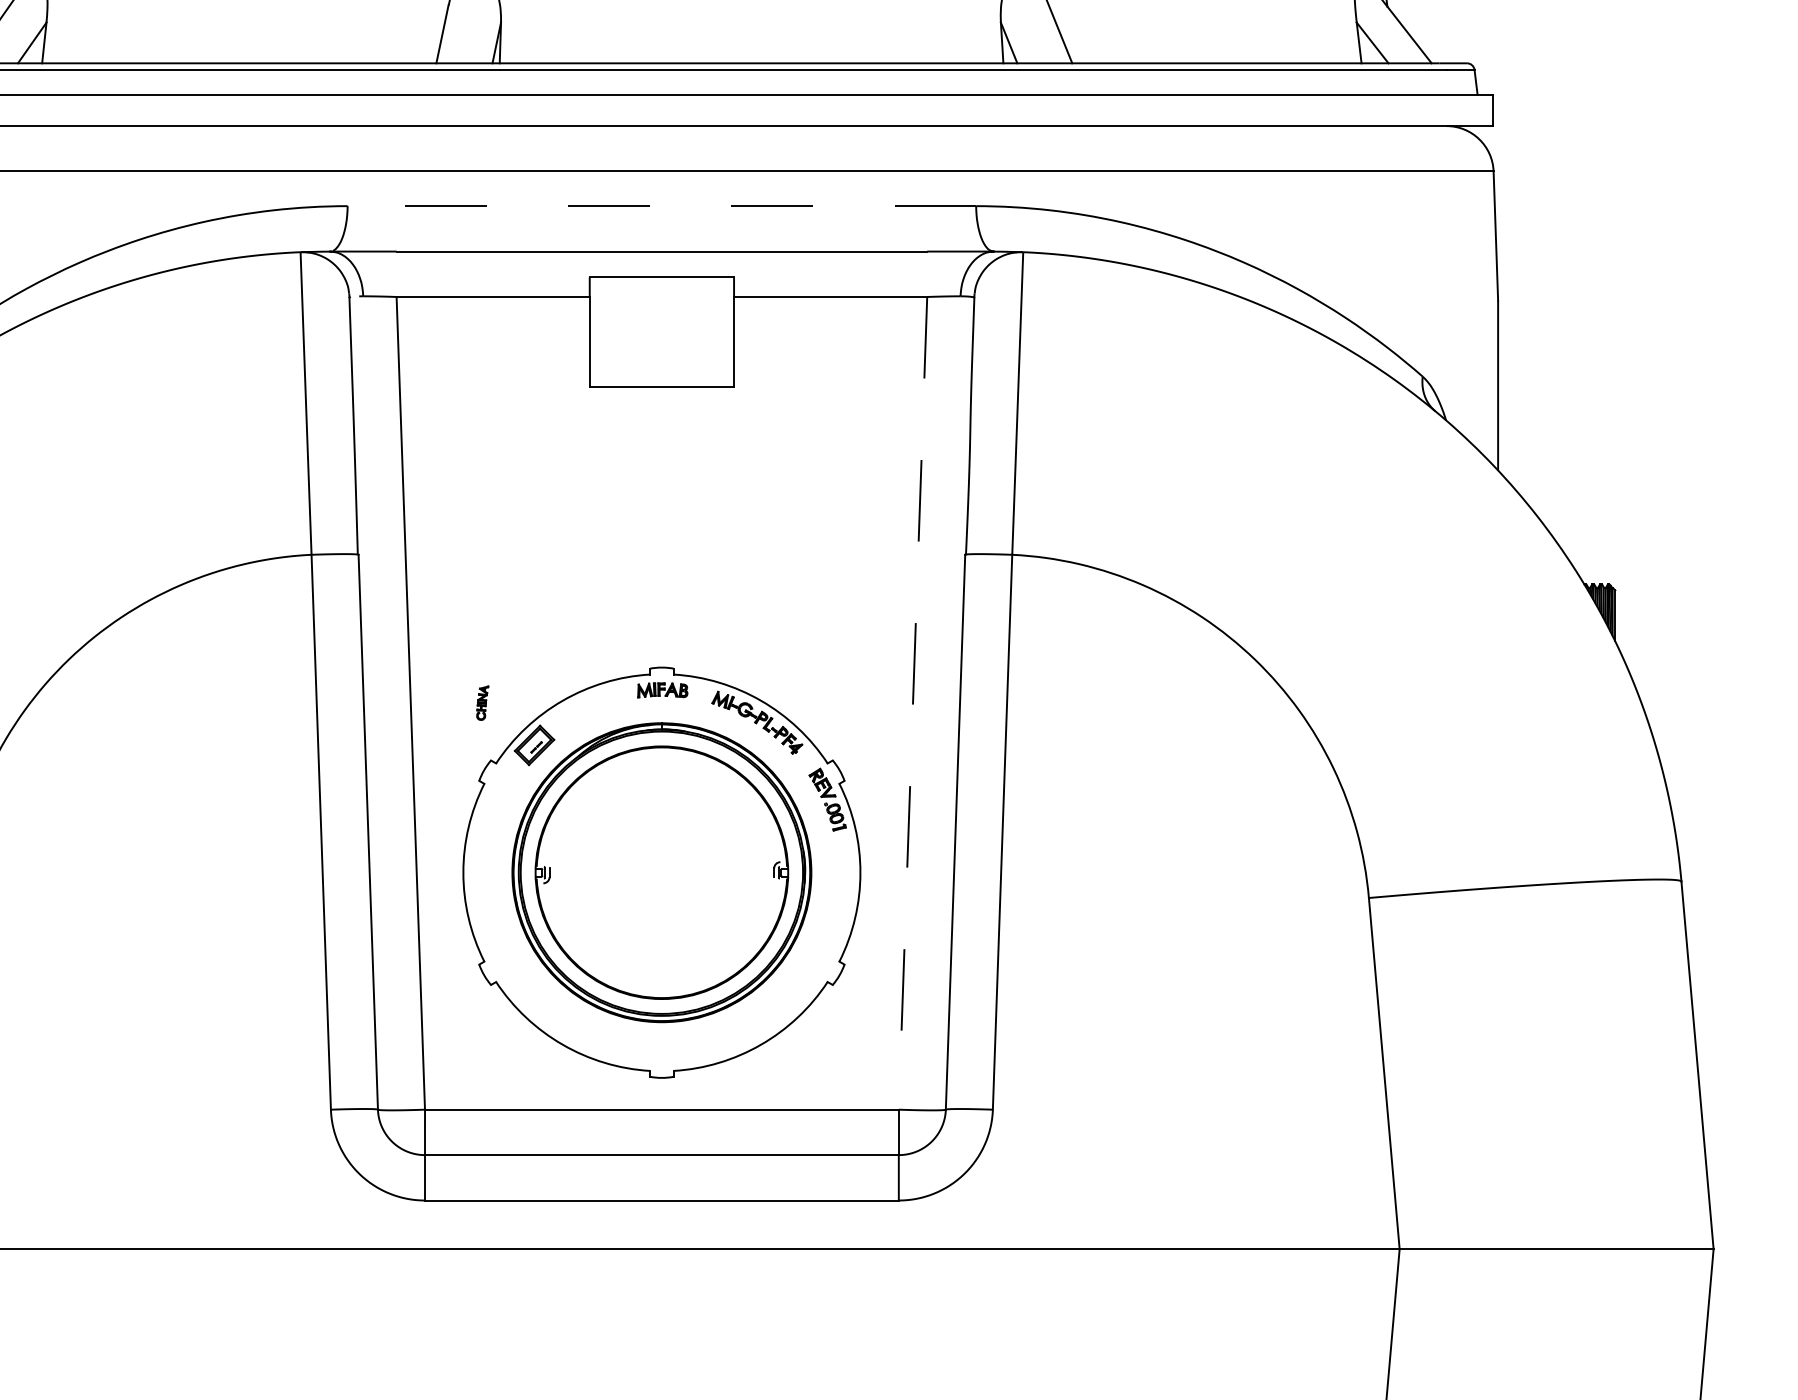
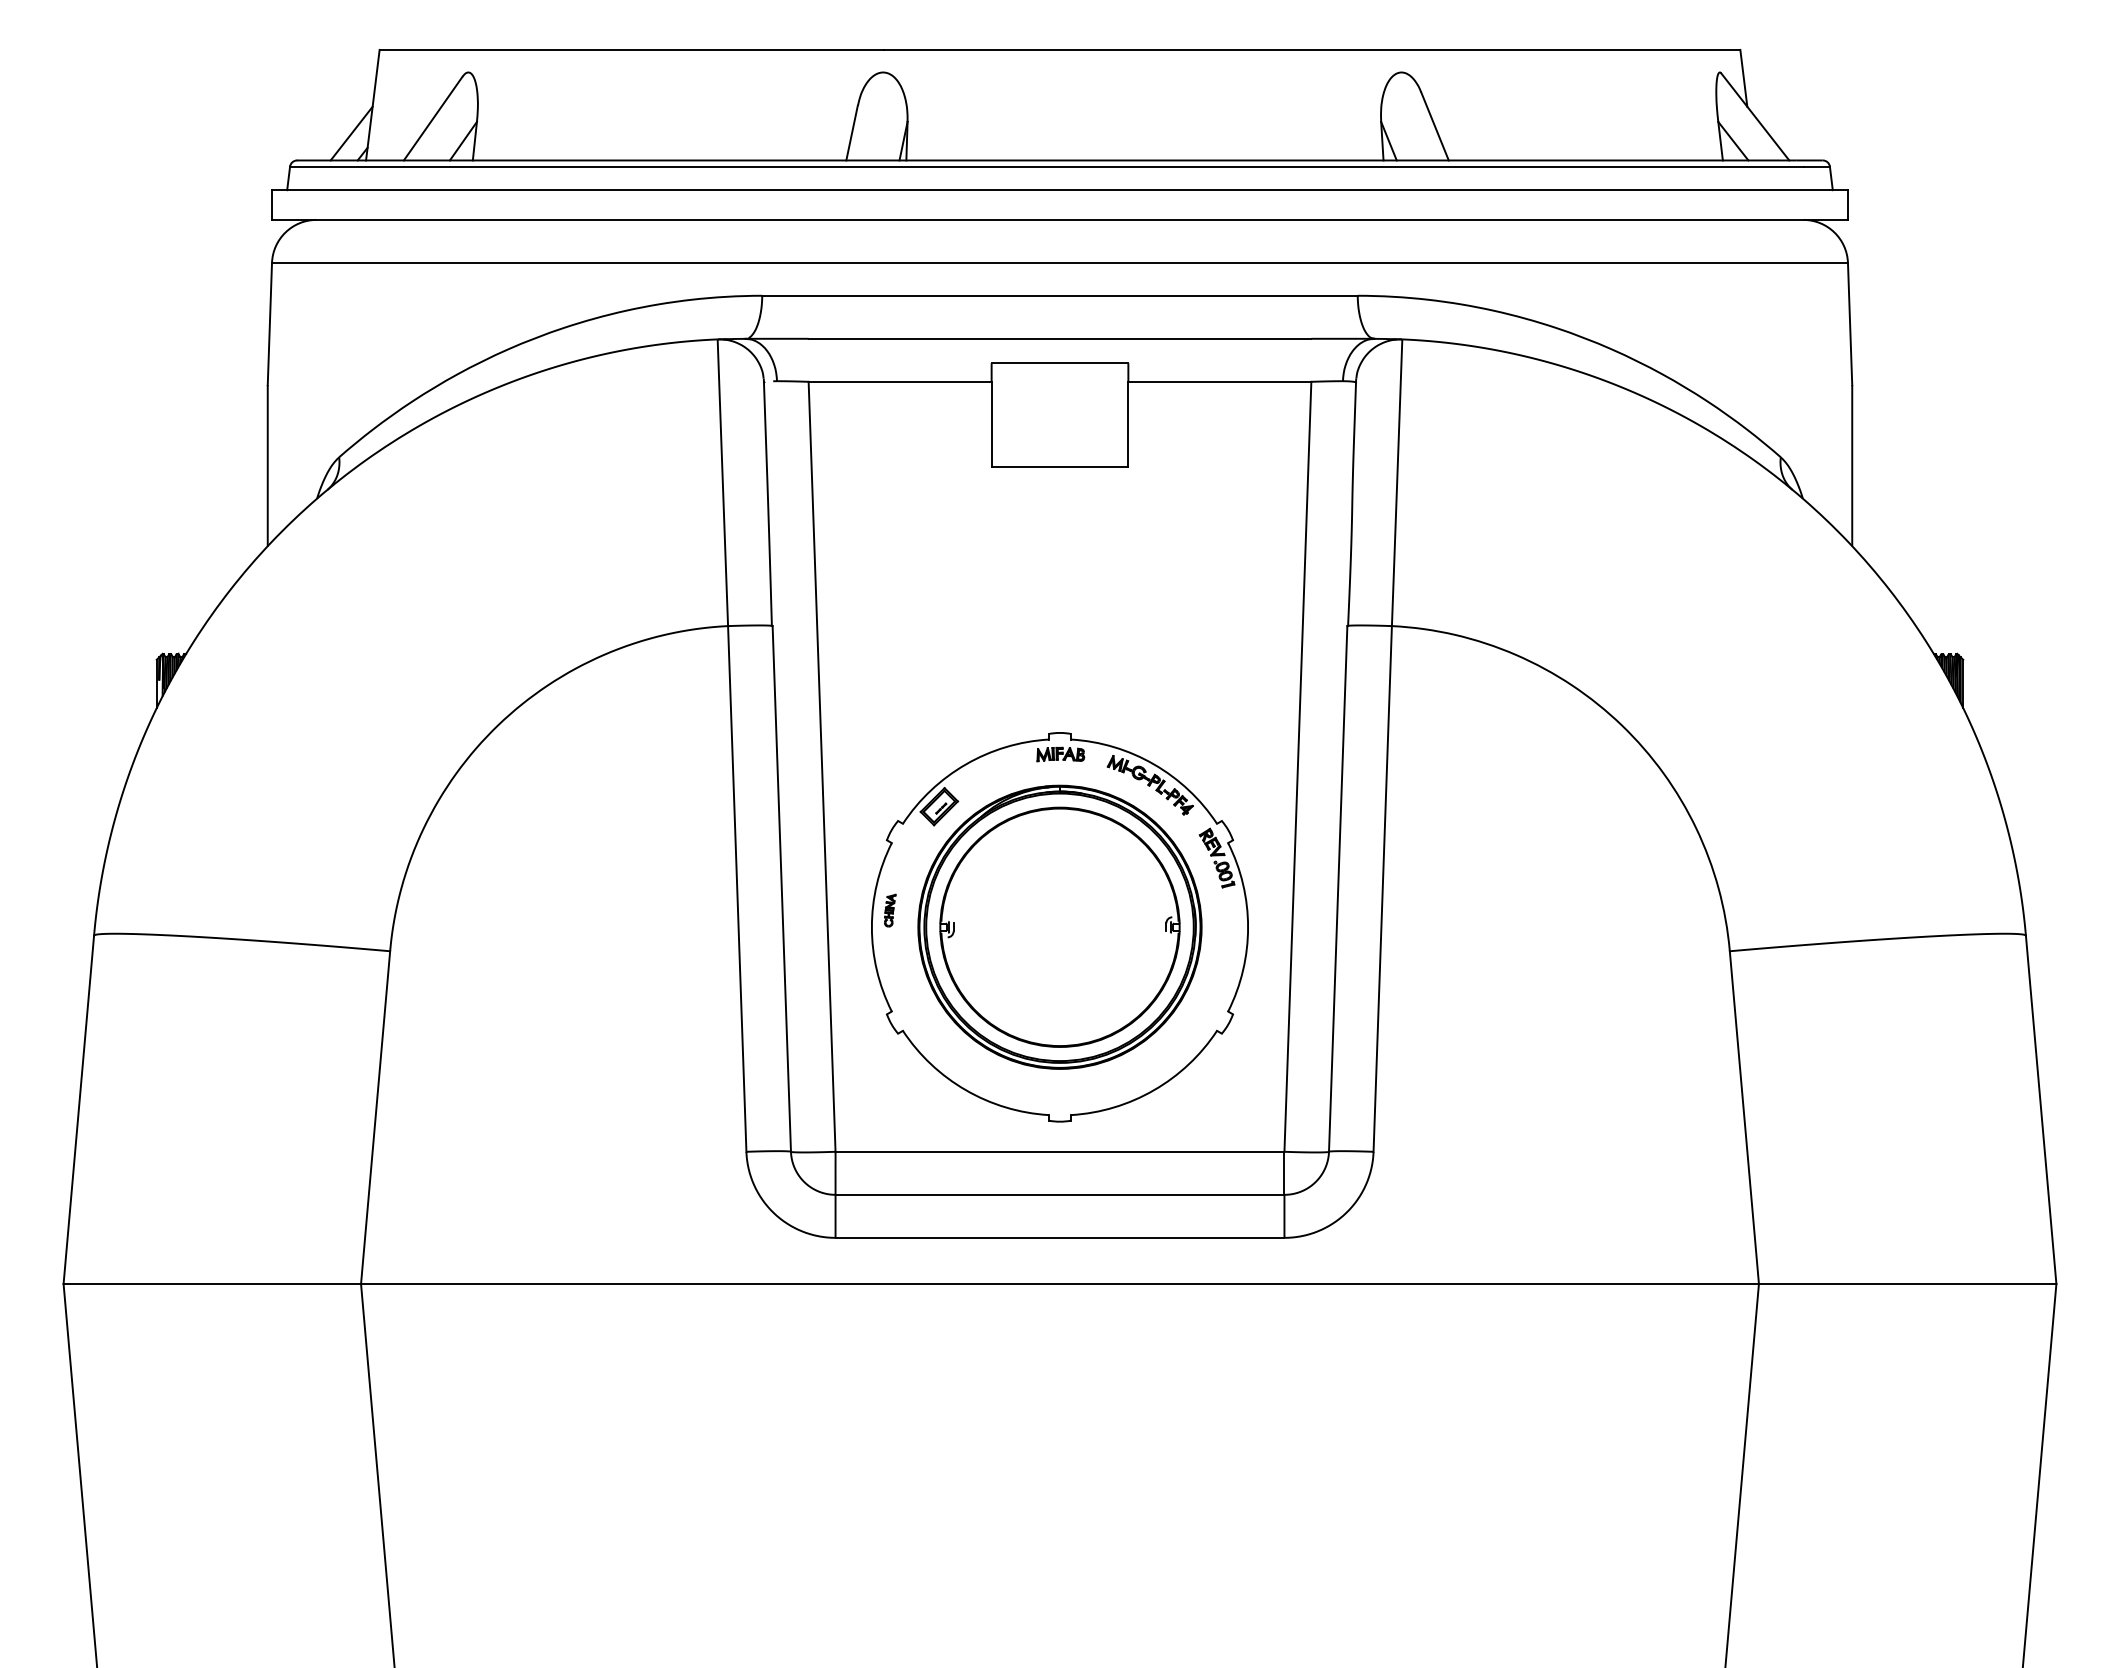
line: (662, 205) -> (1060, 295), dashed -> solid
part: (483, 702) -> (890, 910), moved
line: (912, 704) -> (1297, 767), dashed -> solid

